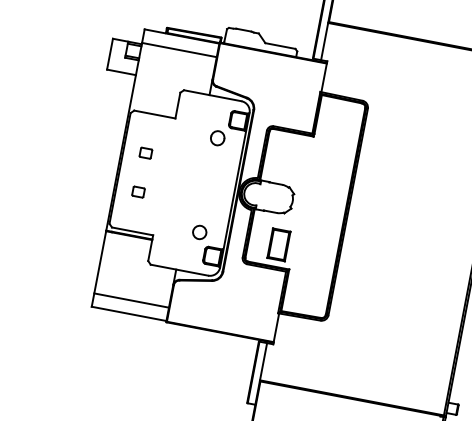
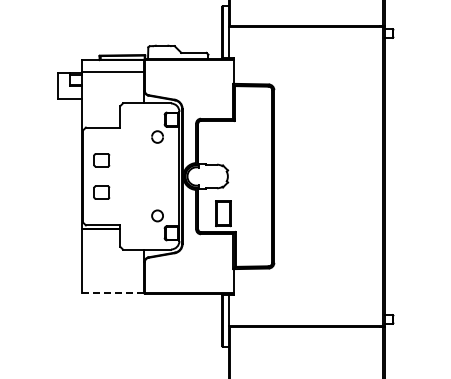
part: (145, 152) -> (101, 159), size x1.6
part: (138, 191) -> (101, 192), size x1.6
line: (130, 300) -> (112, 281), removed
line: (128, 313) -> (112, 292), solid -> dashed

